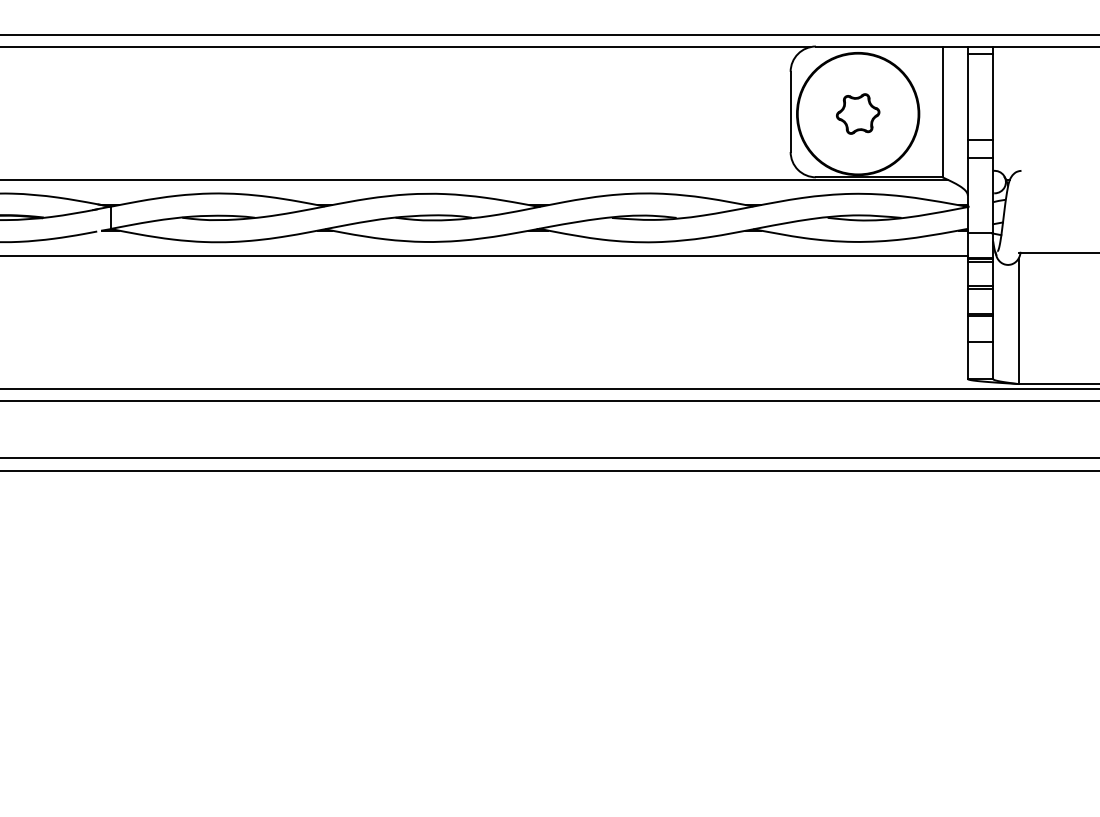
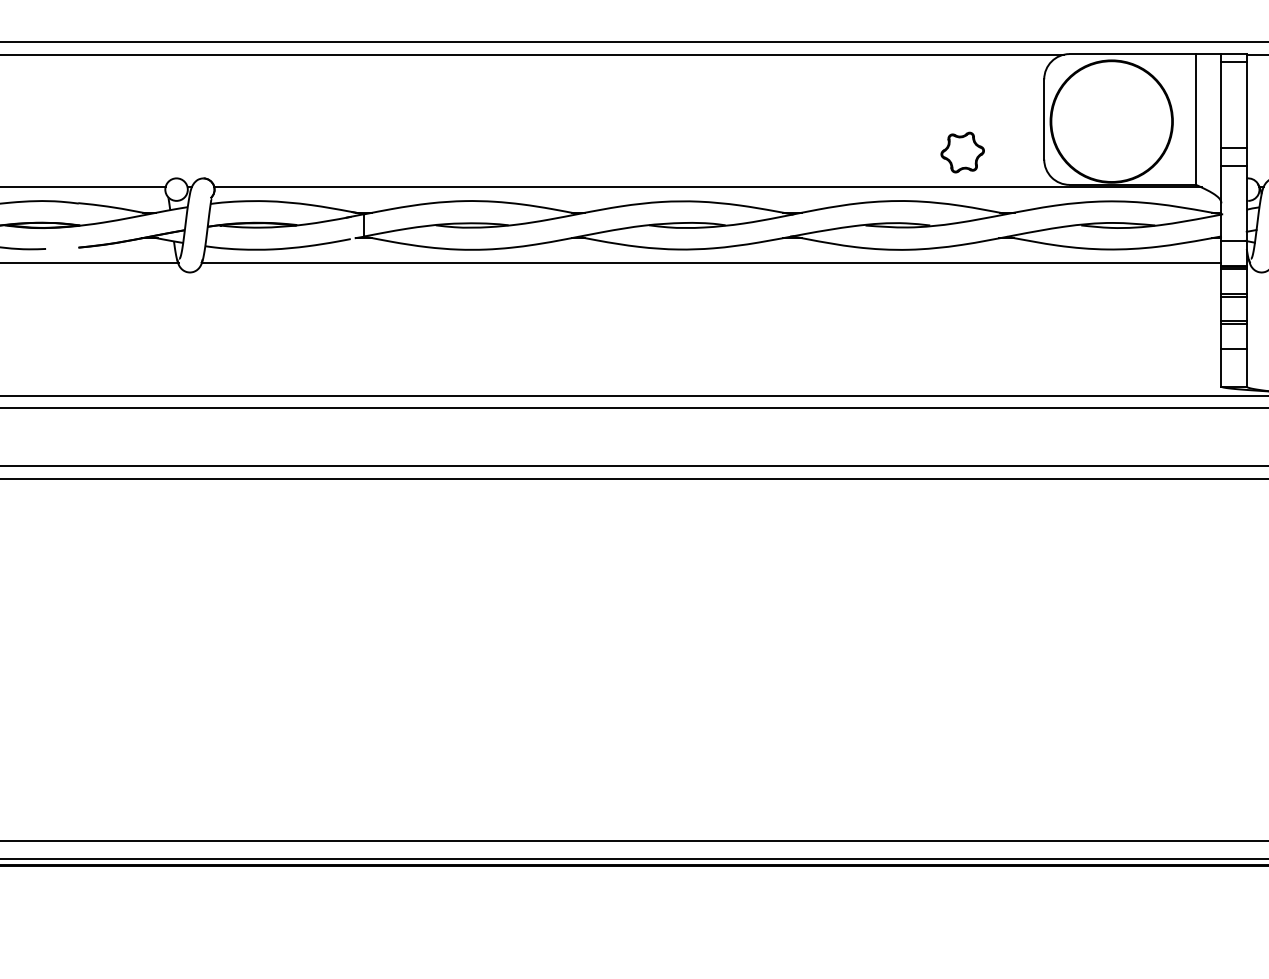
part: (857, 113) -> (962, 152), moved

